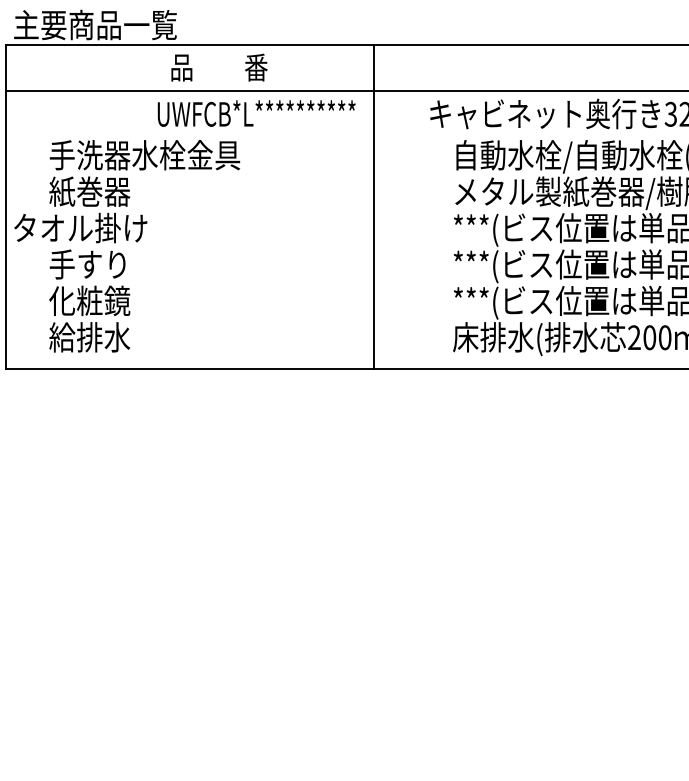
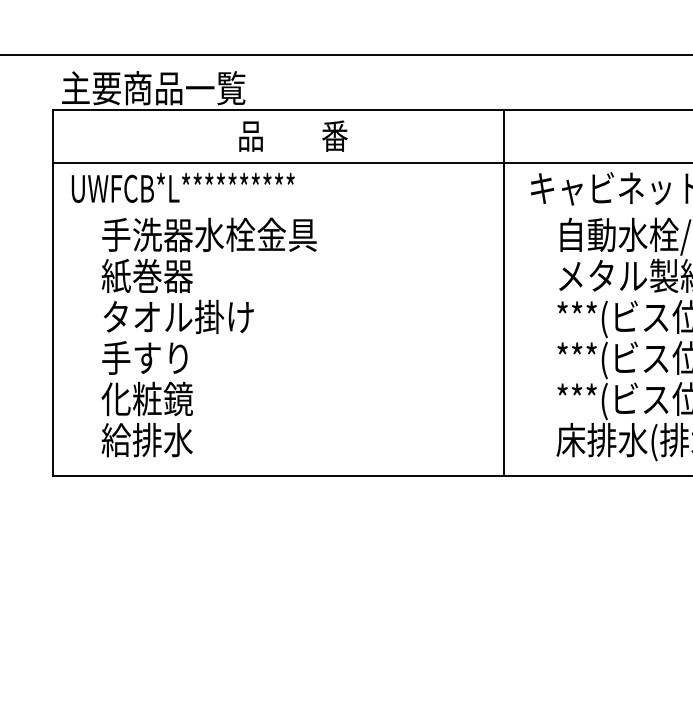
text: (256, 113) -> (183, 187), moved
line: (373, 206) -> (504, 292), moved
text: (80, 227) -> (178, 316), moved

